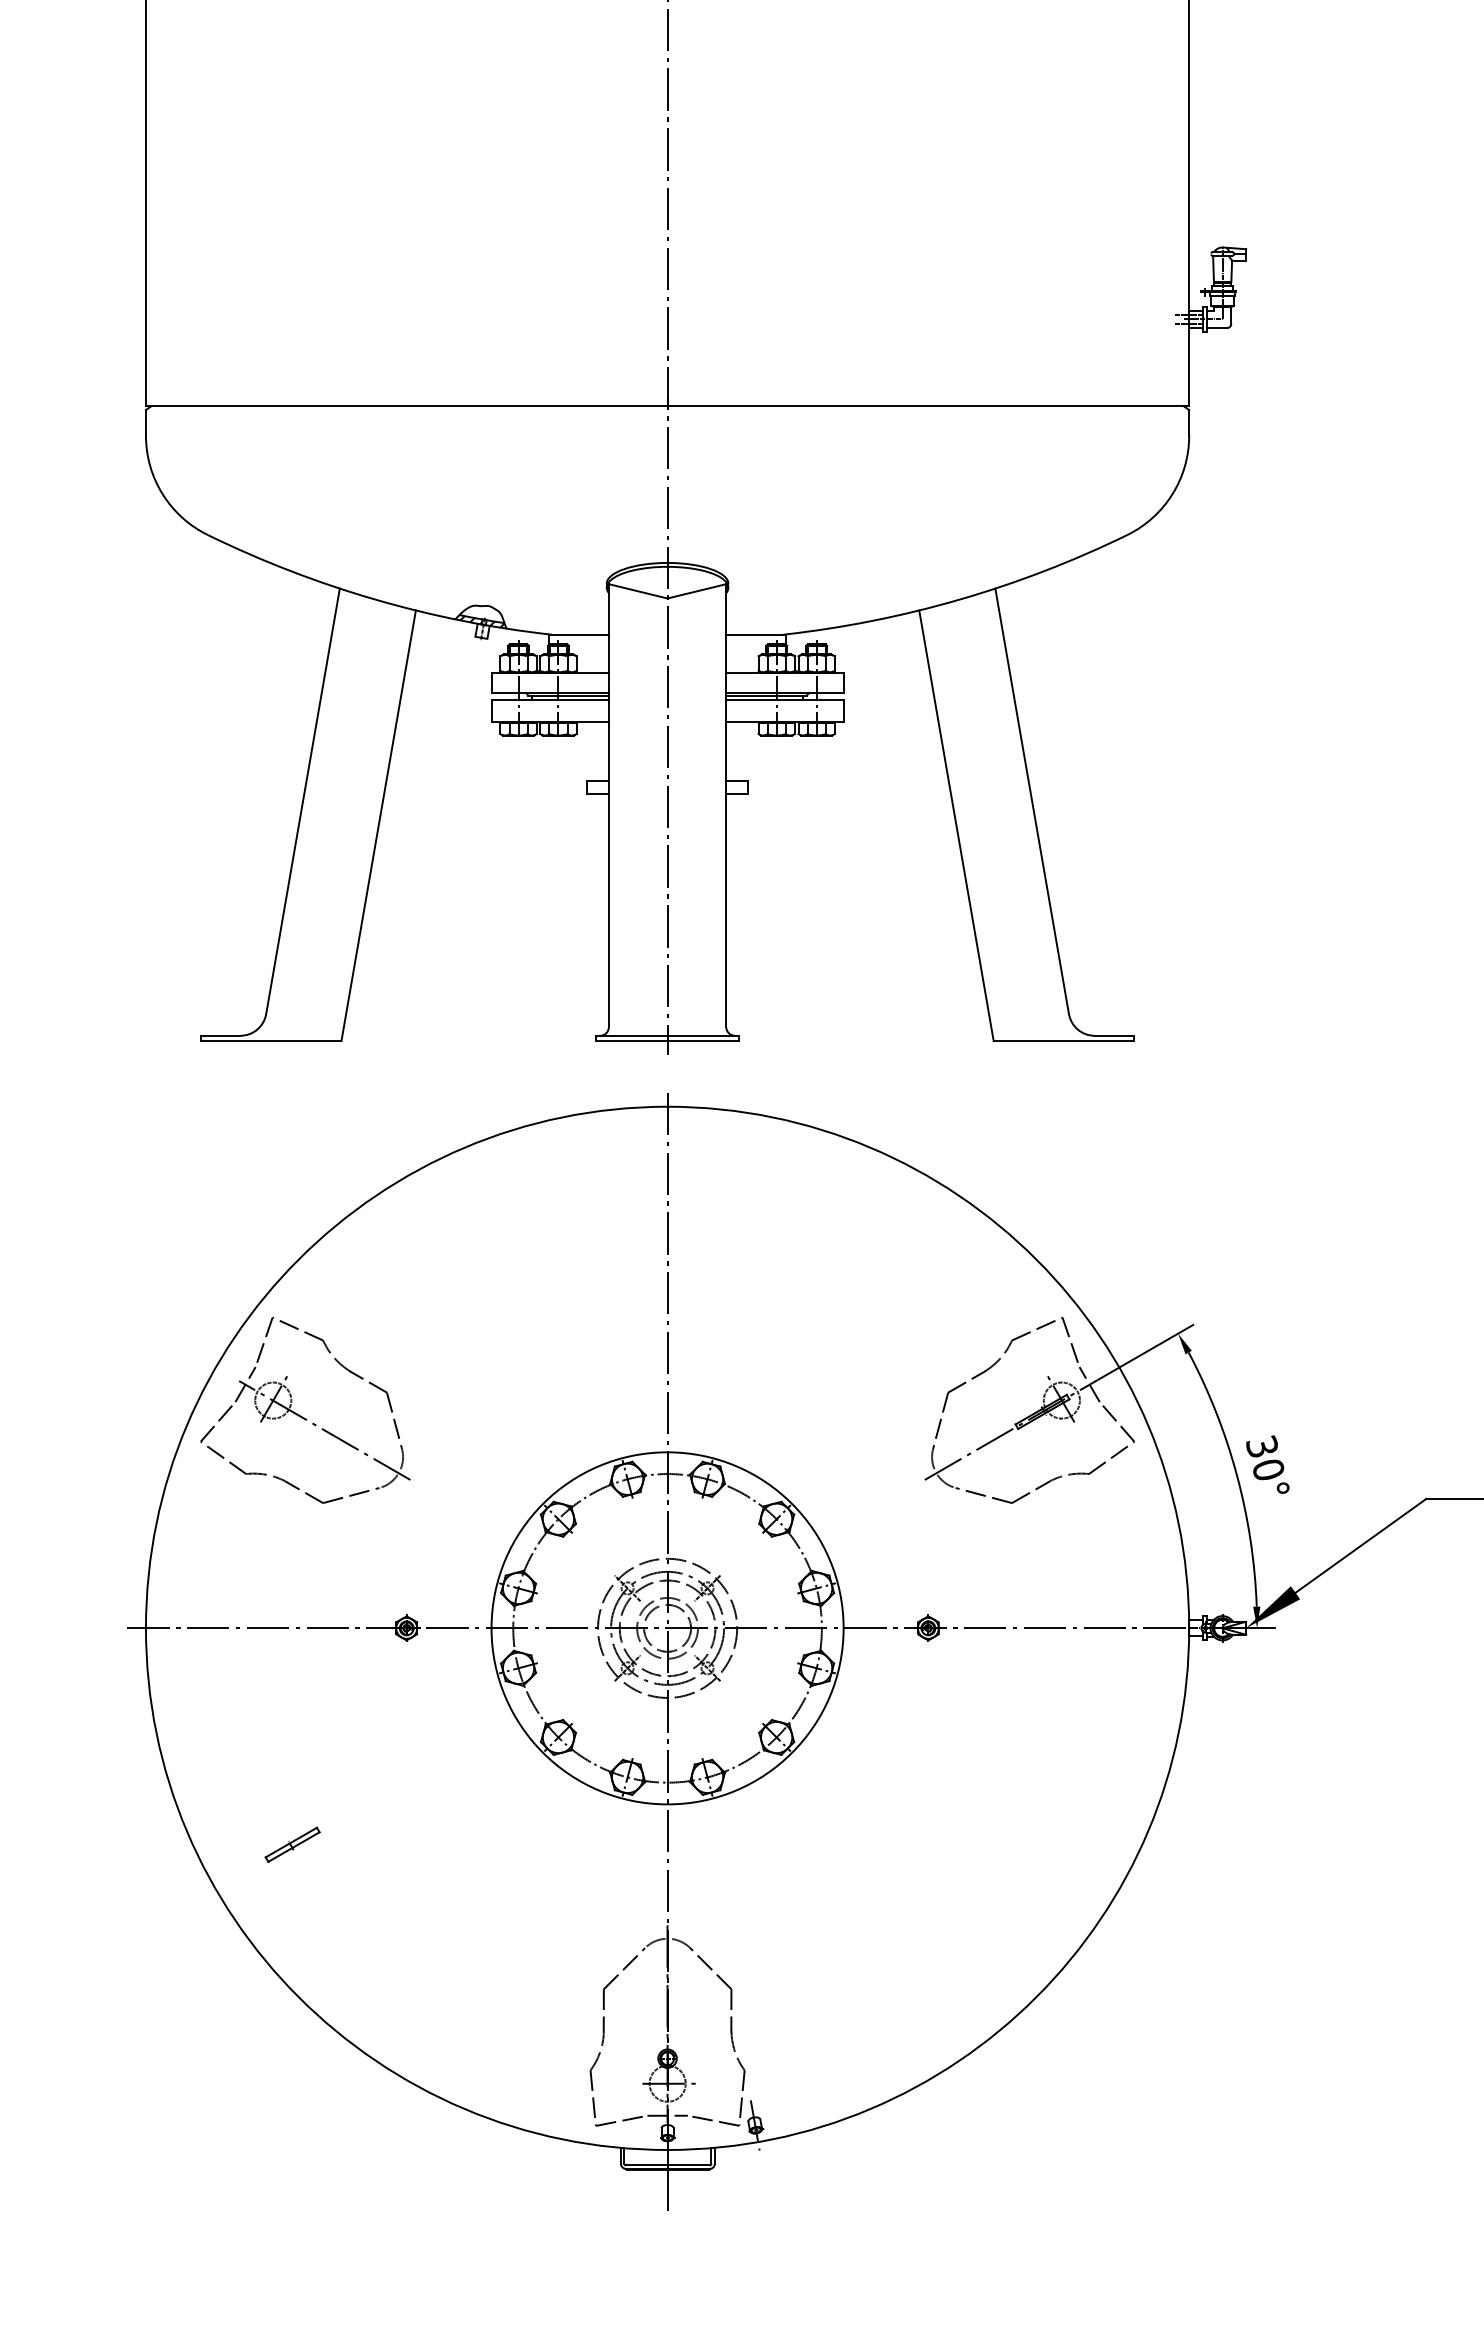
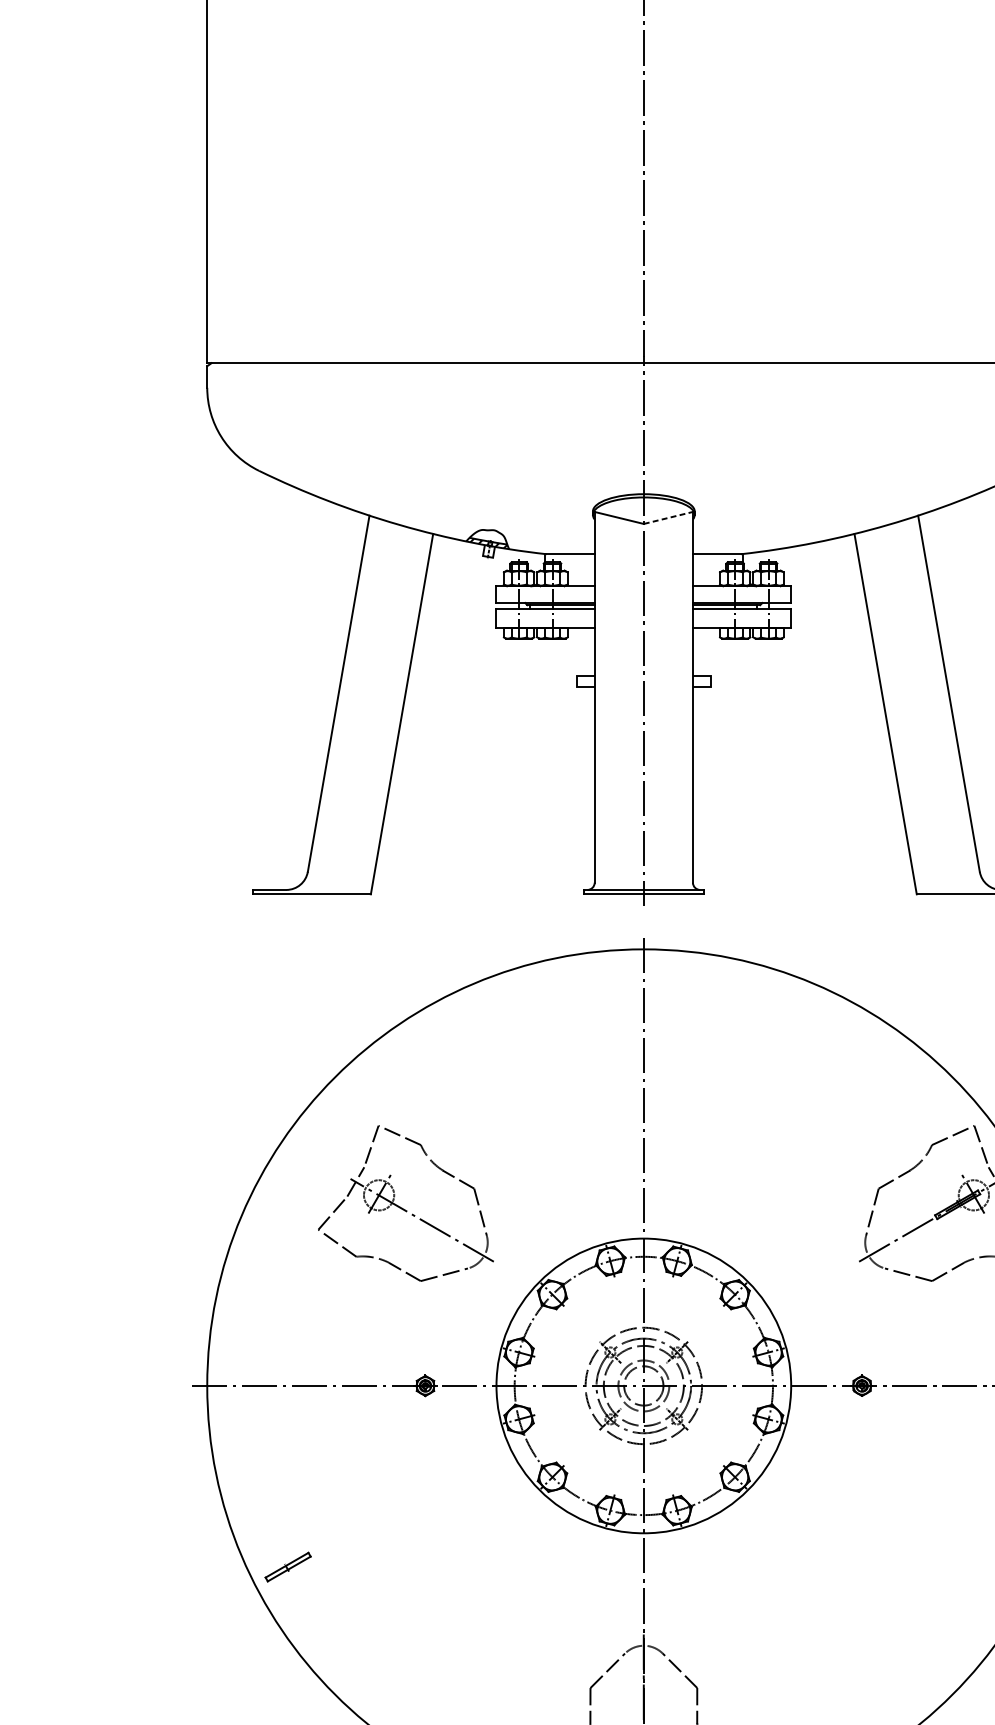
line: (697, 591) -> (668, 518), solid -> dashed
part: (302, 1416) -> (403, 1208), moved
part: (292, 1844) -> (288, 1566), moved

